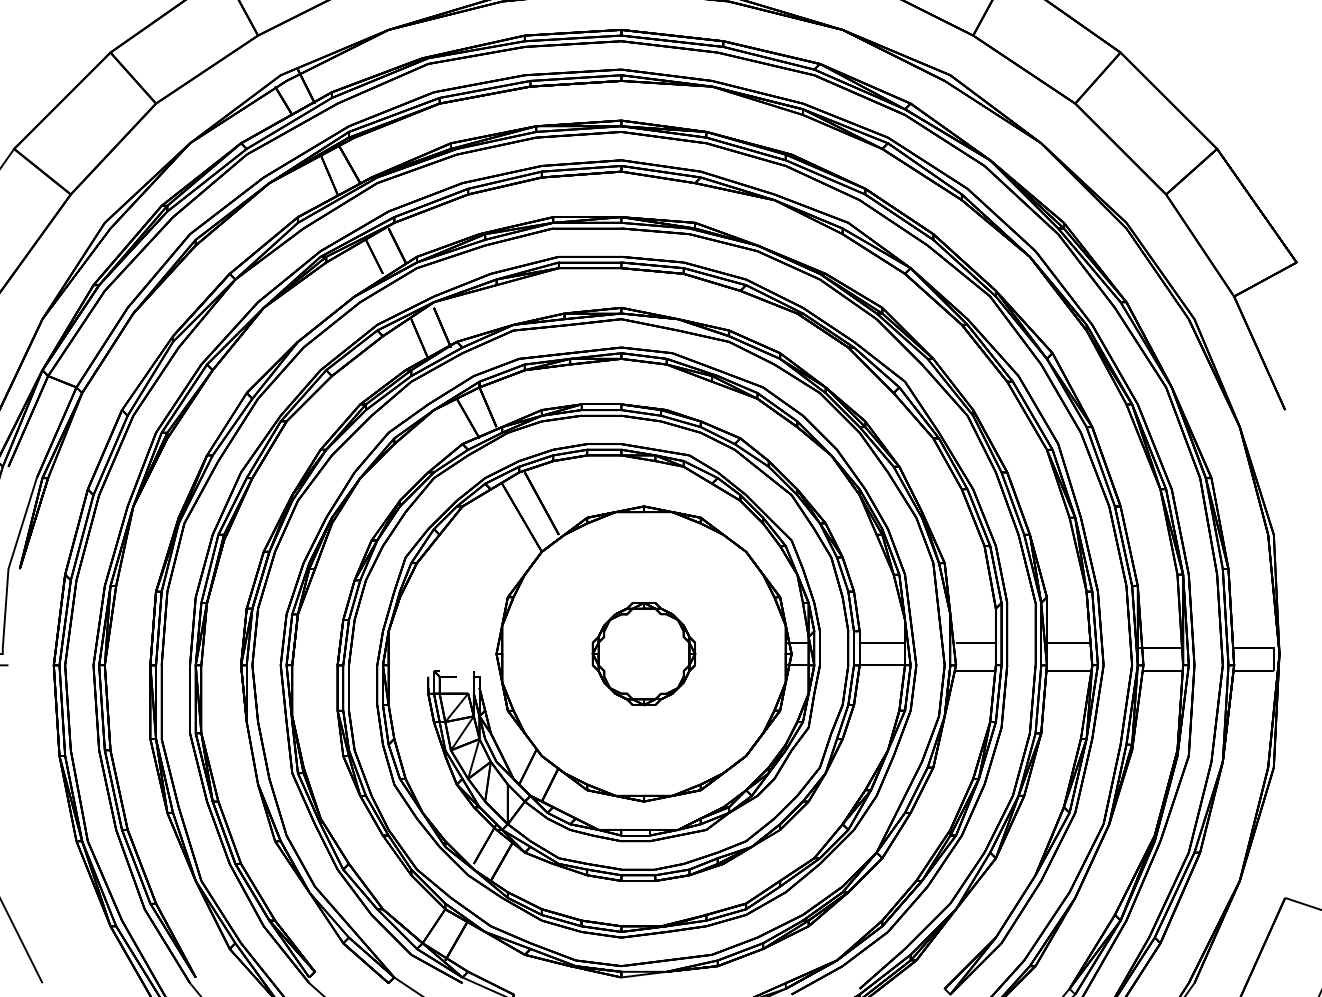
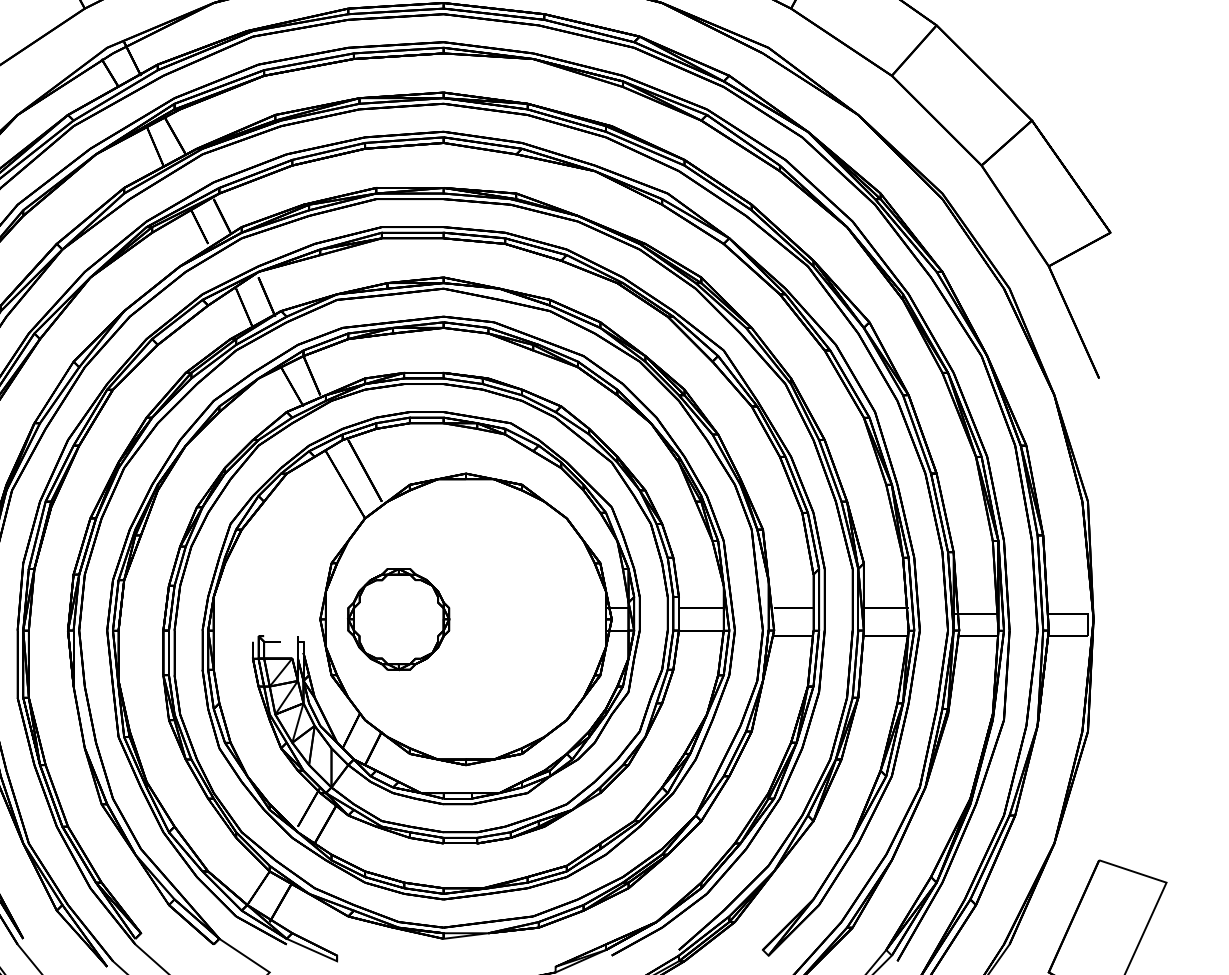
part: (643, 654) -> (398, 619), moved

